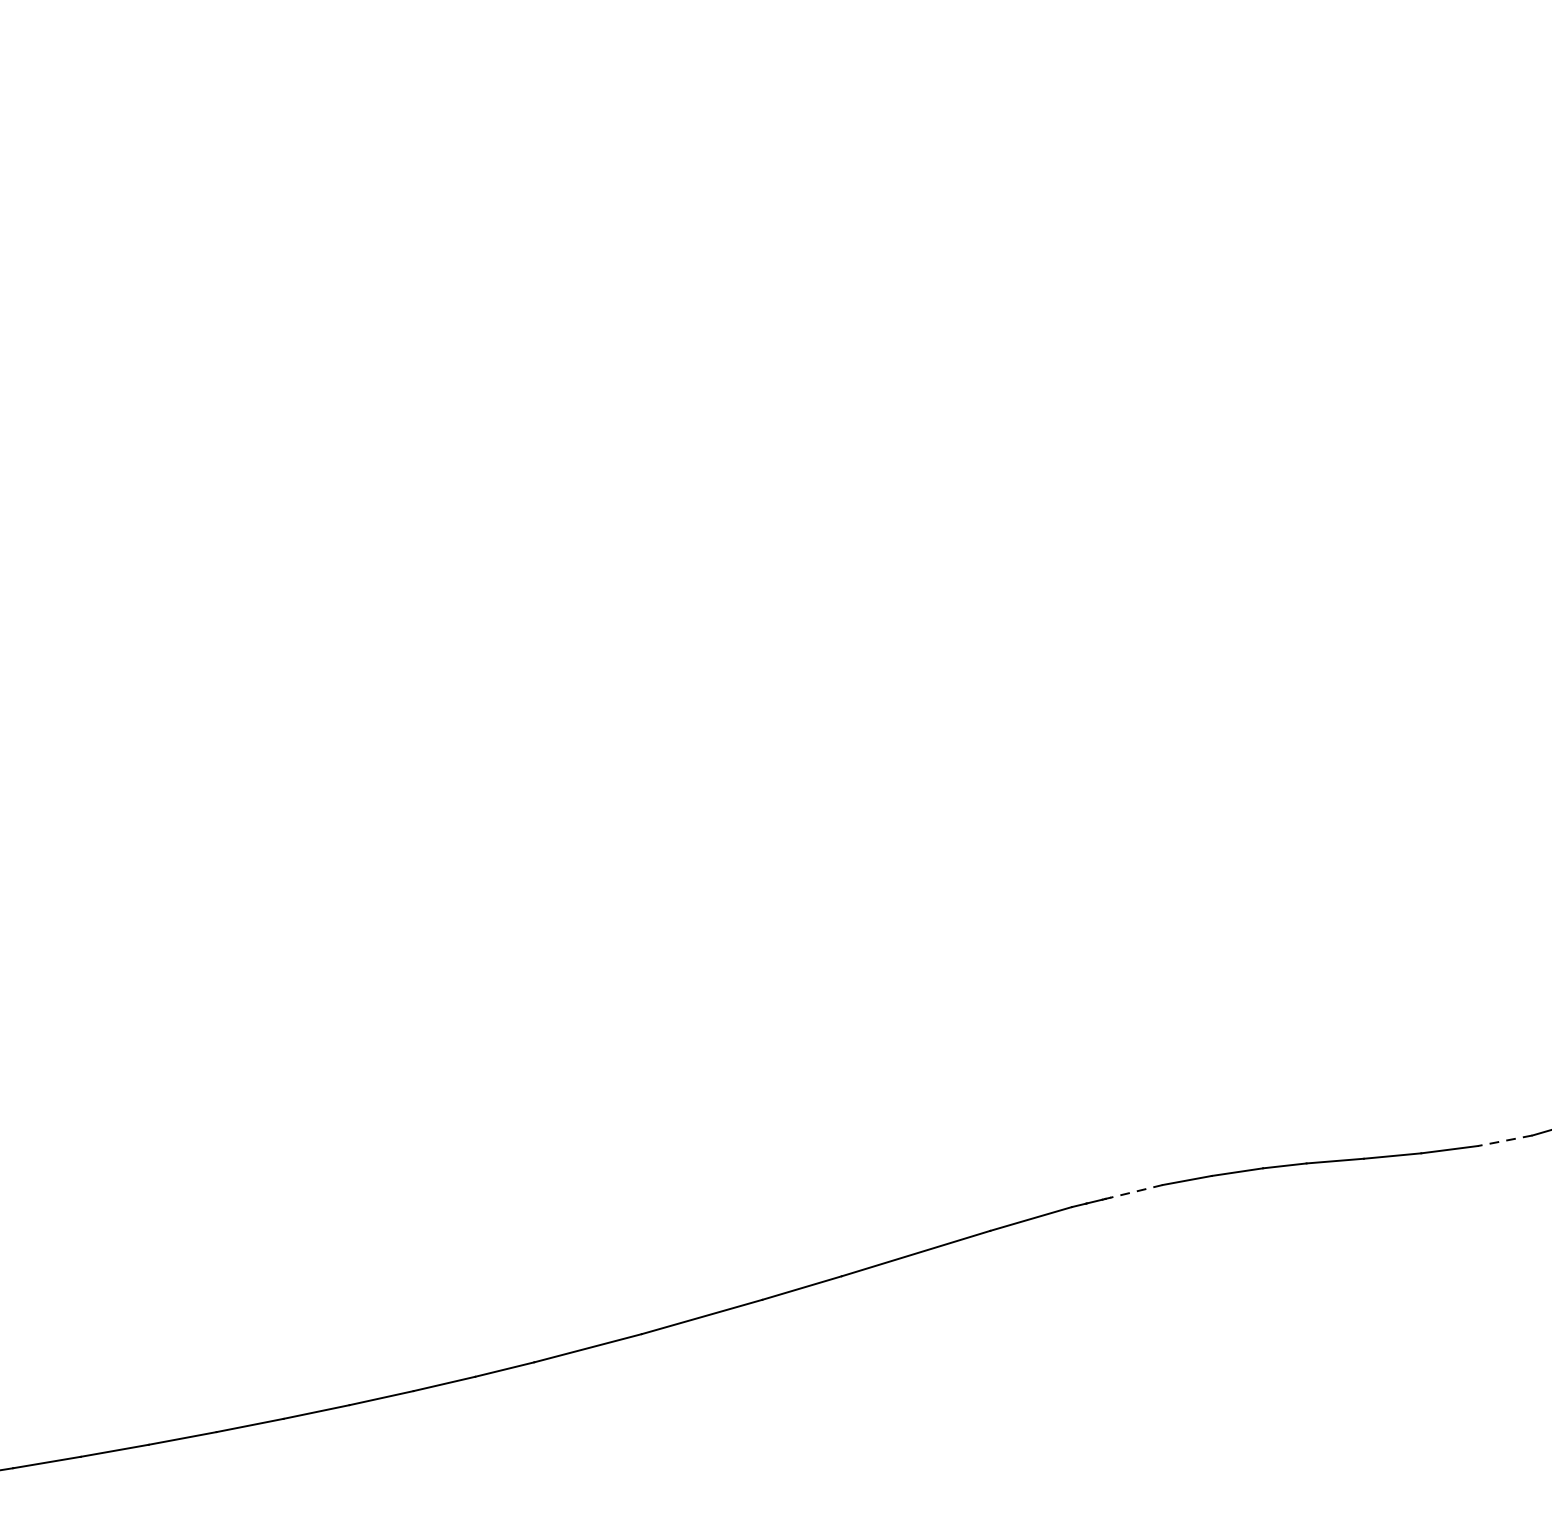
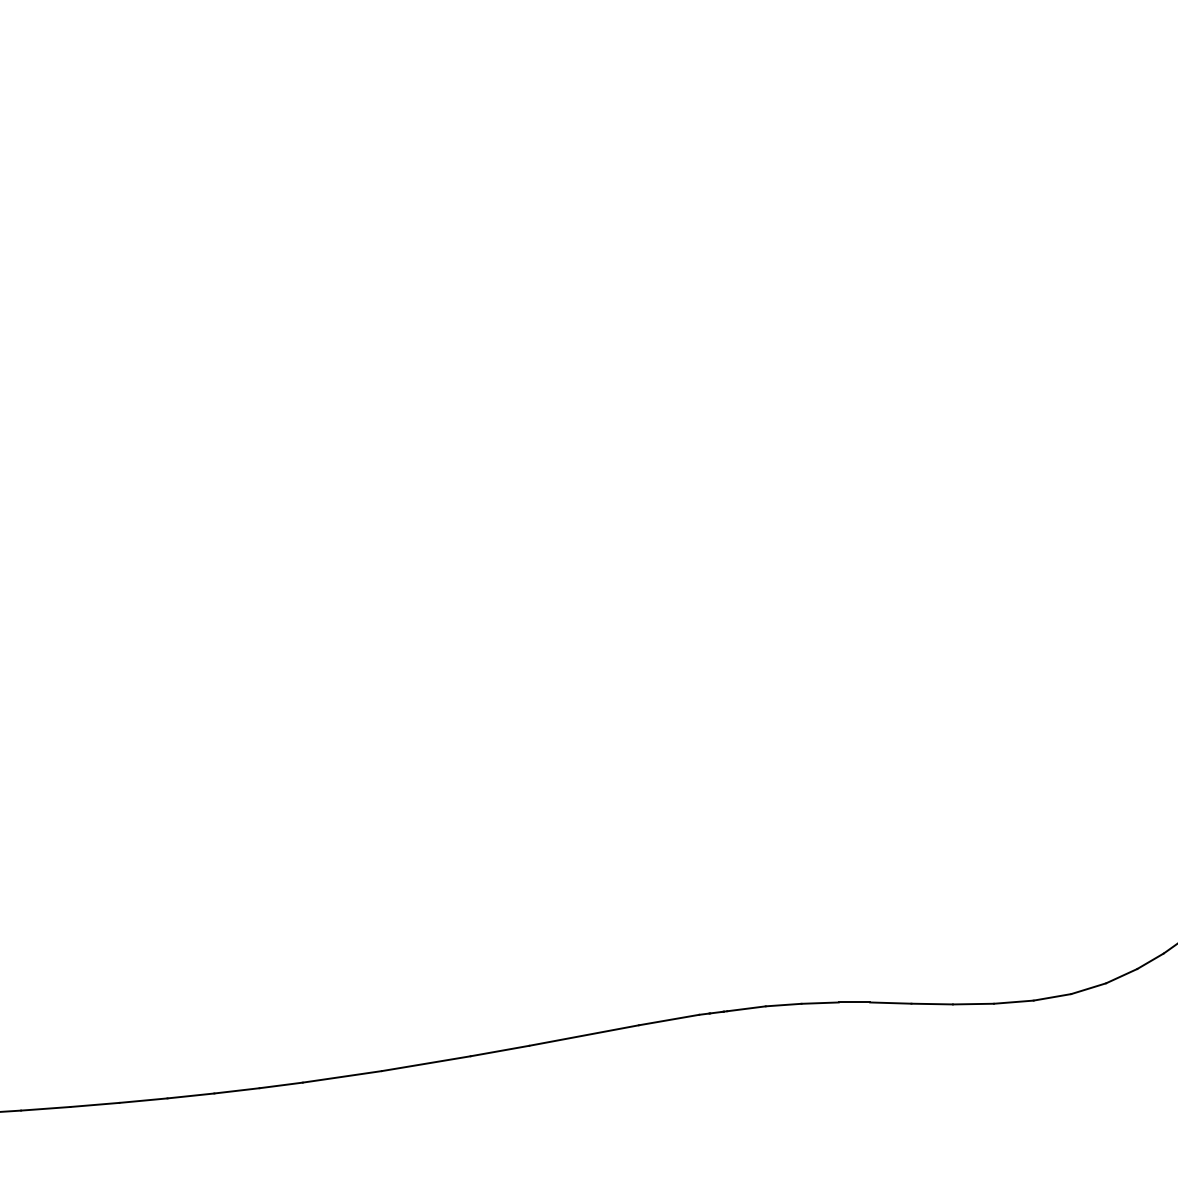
line: (1504, 1141) -> (1013, 1002), dashed -> solid
line: (1136, 1190) -> (746, 1008), dashed -> solid

